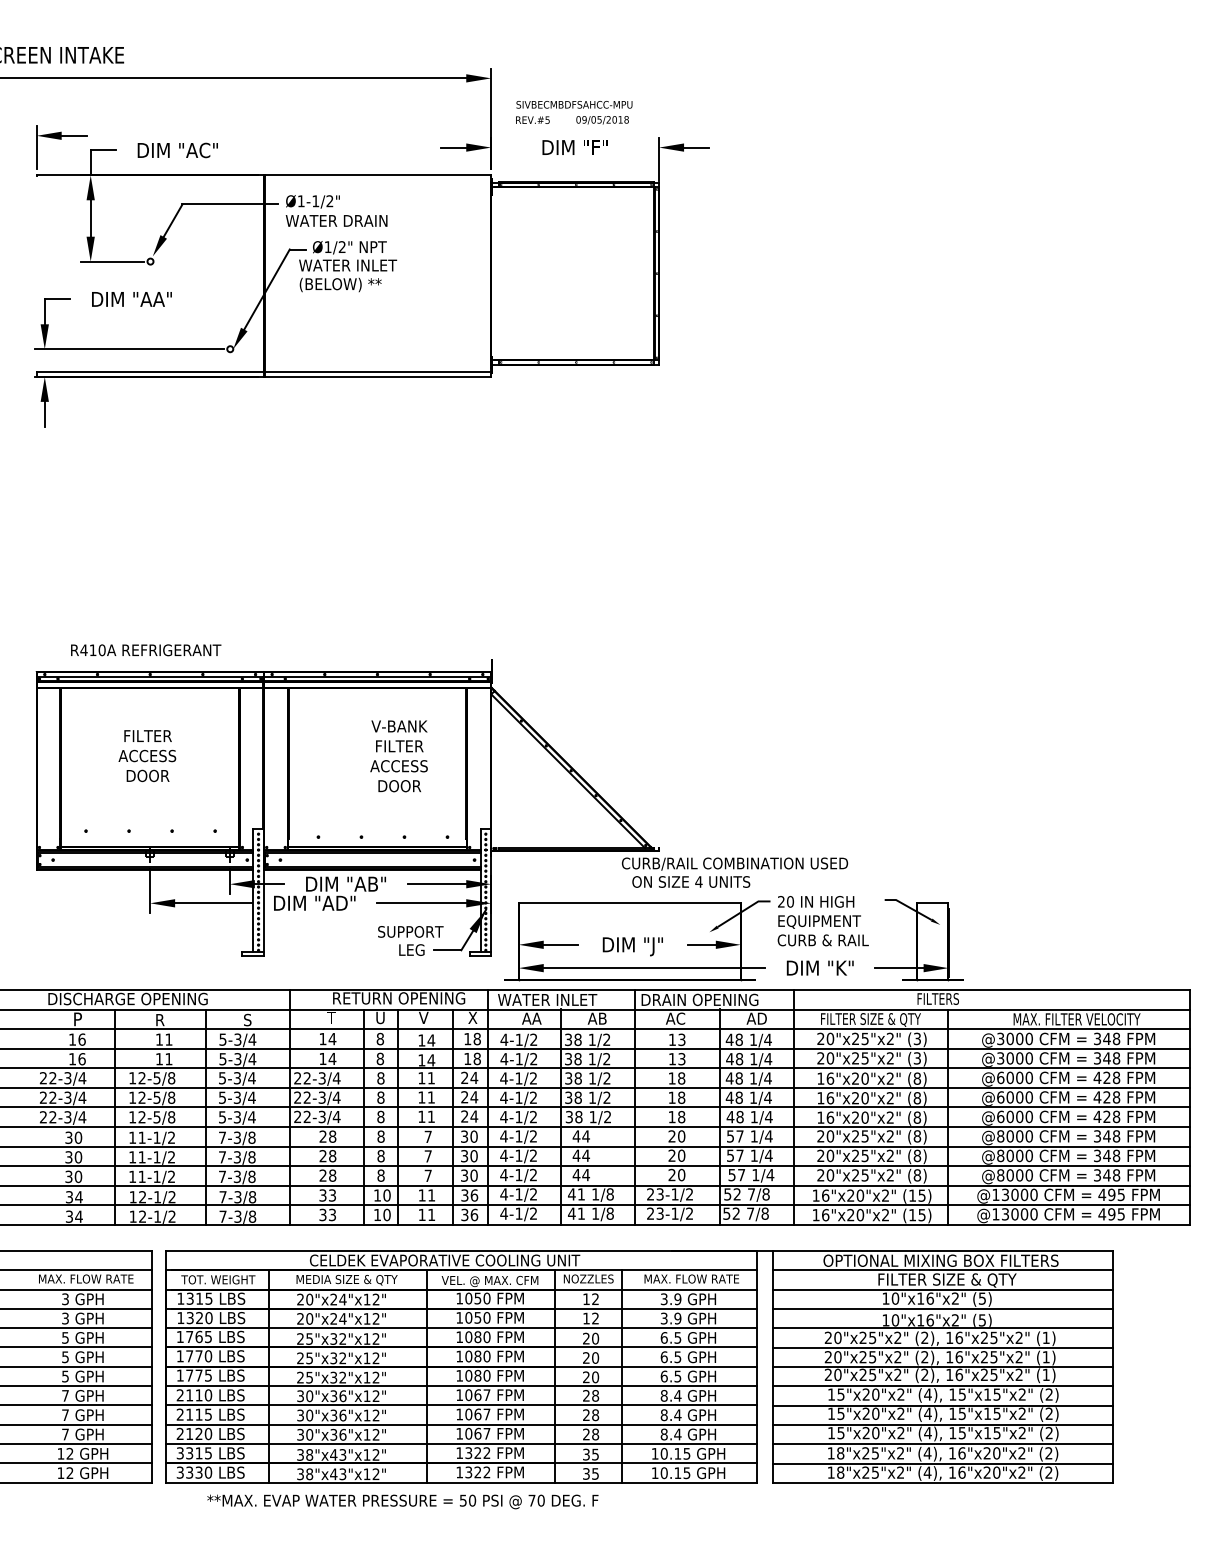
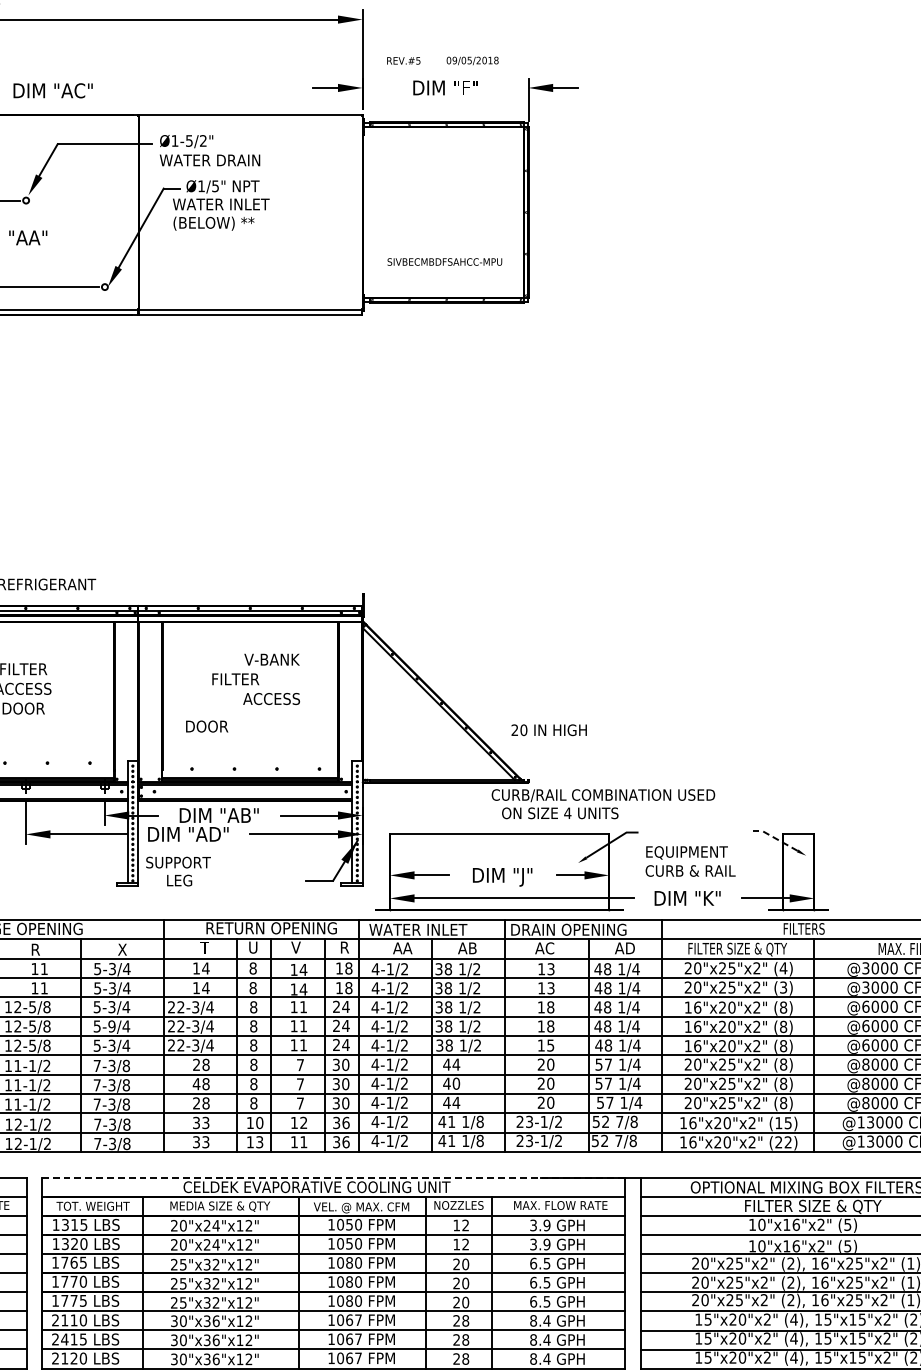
text: (574, 104) -> (444, 261), moved
text: (315, 201) -> (189, 141), Ø1-1/2" -> Ø1-5/2"
text: (341, 247) -> (214, 186), Ø1/2" -> Ø1/5"
text: (399, 746) -> (235, 679), moved
text: (399, 786) -> (206, 726), moved
text: (816, 901) -> (549, 729), moved
line: (908, 906) -> (774, 837), solid -> dashed
text: (410, 940) -> (178, 871), moved
text: (472, 1017) -> (344, 947), X -> R
text: (247, 1019) -> (121, 949), S -> X
text: (917, 1038) -> (783, 967), (3) -> (4)
text: (237, 1097) -> (112, 1026), 5-3/4 -> 5-9/4
text: (681, 1116) -> (550, 1044), 18 -> 15
text: (586, 1155) -> (456, 1083), 44 -> 40
text: (323, 1156) -> (197, 1084), 28 -> 48
text: (431, 1195) -> (303, 1122), 11 -> 12
text: (386, 1214) -> (259, 1141), 10 -> 13
text: (917, 1215) -> (783, 1142), (15) -> (22)
line: (462, 1250) -> (334, 1177), solid -> dashed
text: (189, 1414) -> (64, 1339), 2115 -> 2415

